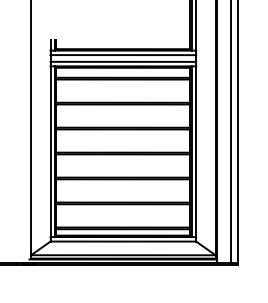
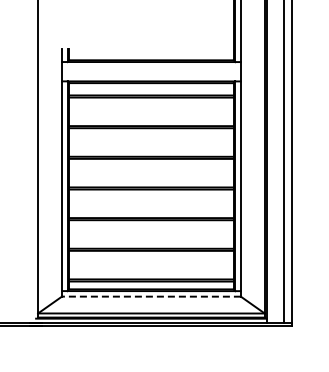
line: (122, 55) -> (150, 67), removed
line: (122, 61) -> (150, 75), removed
line: (122, 241) -> (150, 296), solid -> dashed

